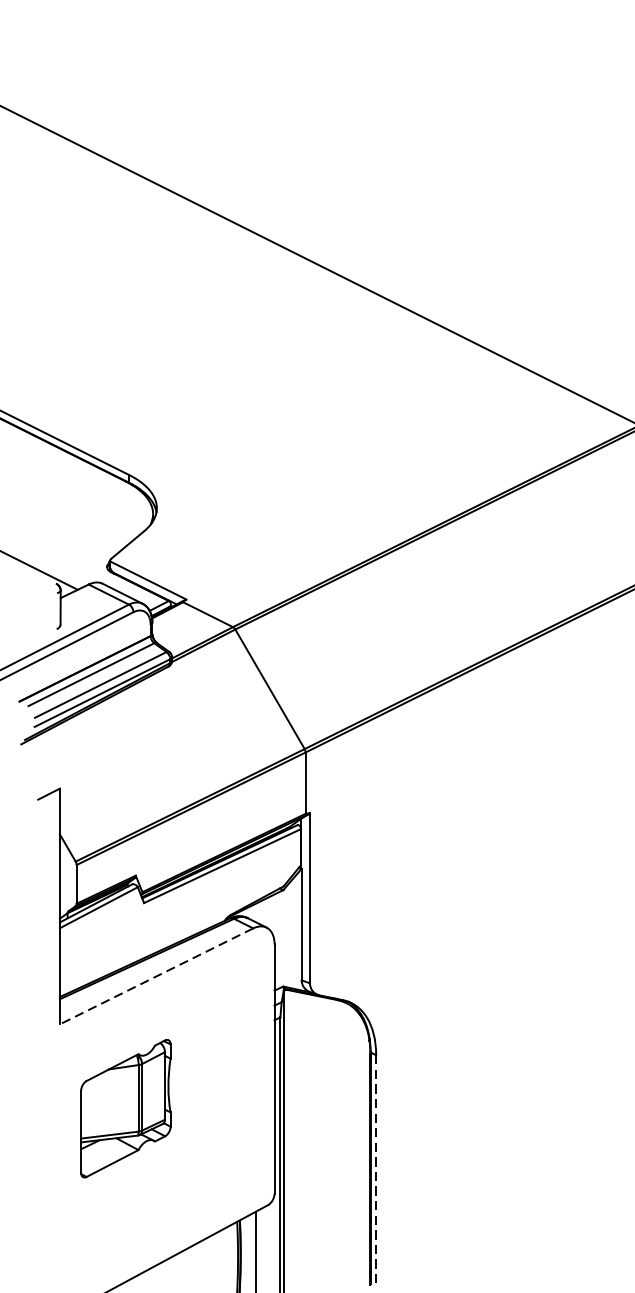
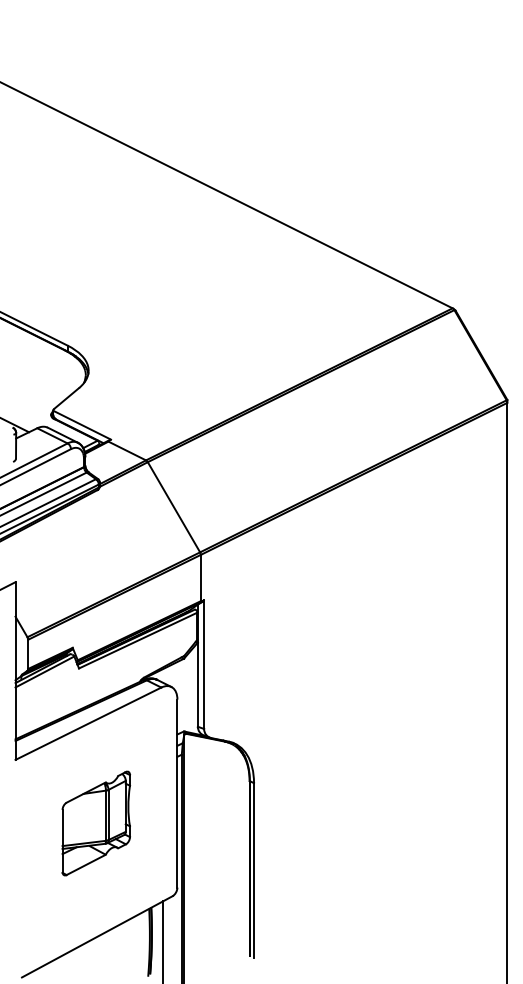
line: (156, 976) -> (88, 723), dashed -> solid
part: (126, 1108) -> (96, 823), moved
line: (376, 1170) -> (254, 870), dashed -> solid

